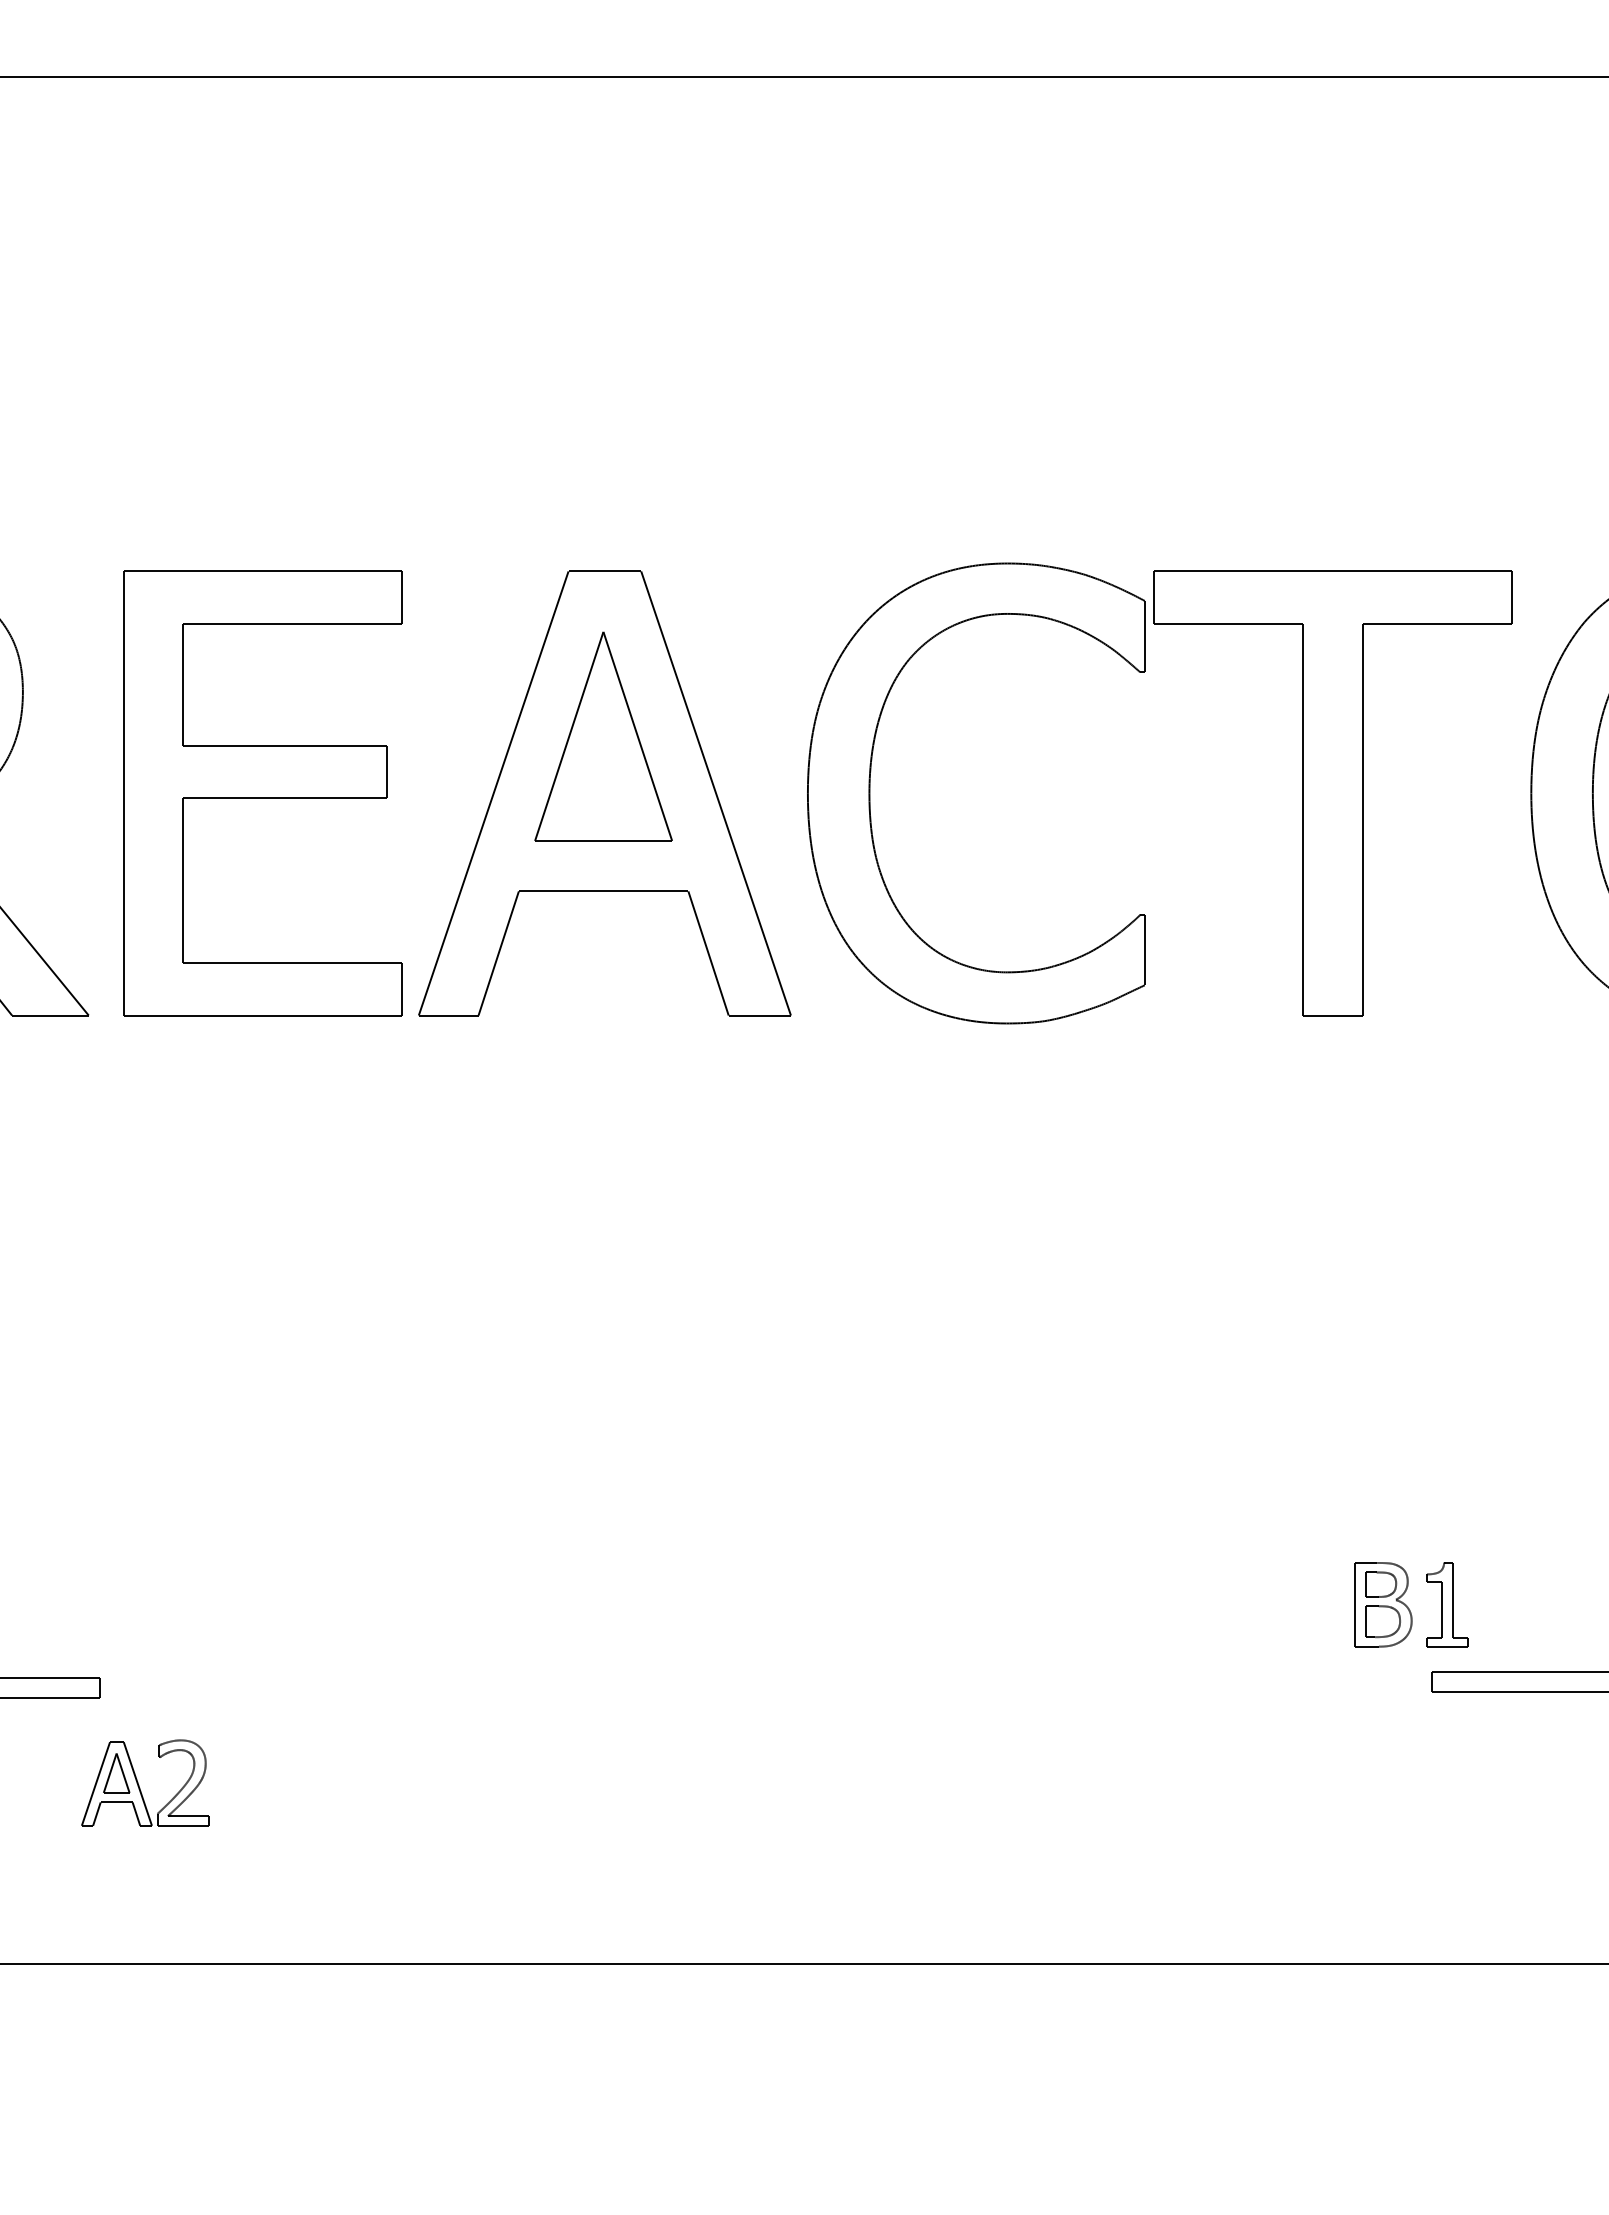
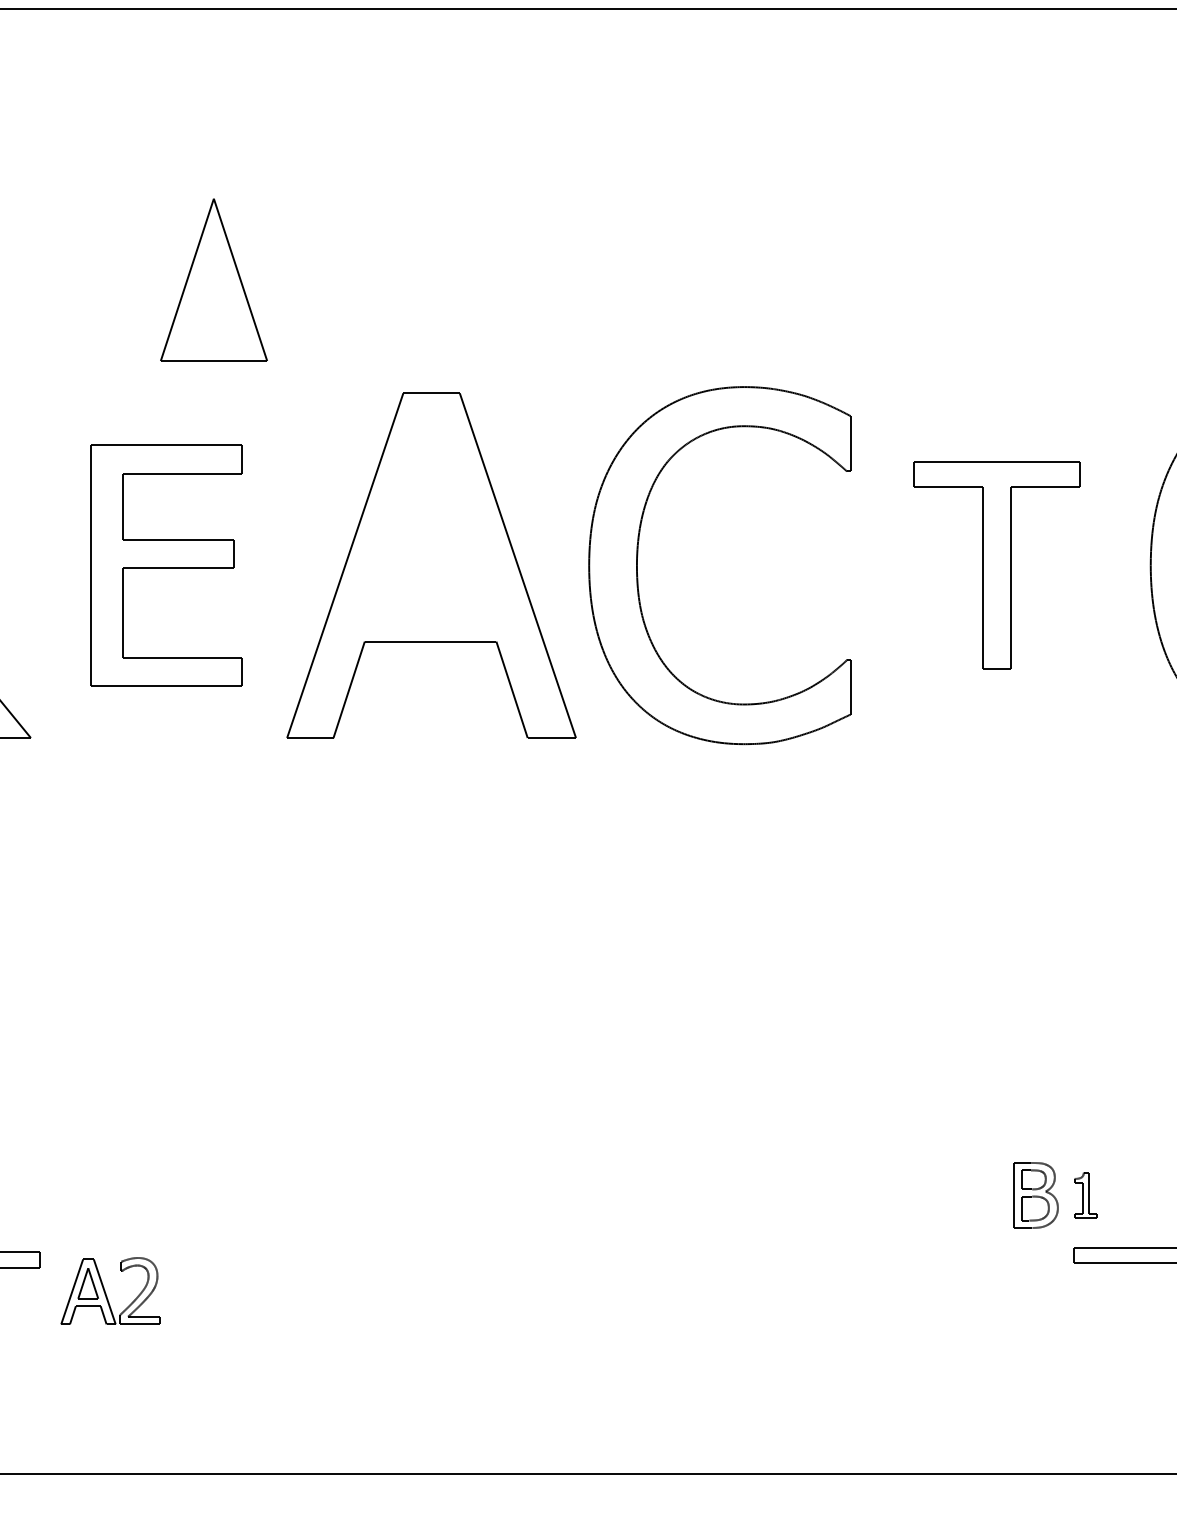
part: (603, 736) -> (213, 279), moved
part: (262, 793) -> (165, 565), size x0.7
part: (1332, 793) -> (996, 565), size x0.6
part: (1447, 1604) -> (1085, 1195), size x0.7
part: (139, 1785) -> (106, 1293), moved

